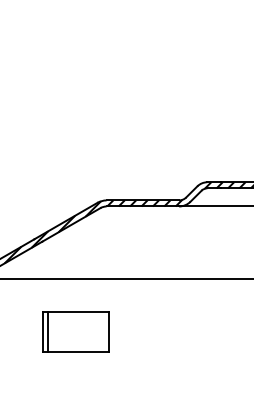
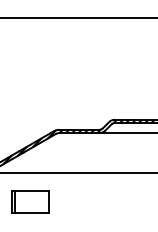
part: (76, 330) -> (30, 201), moved

